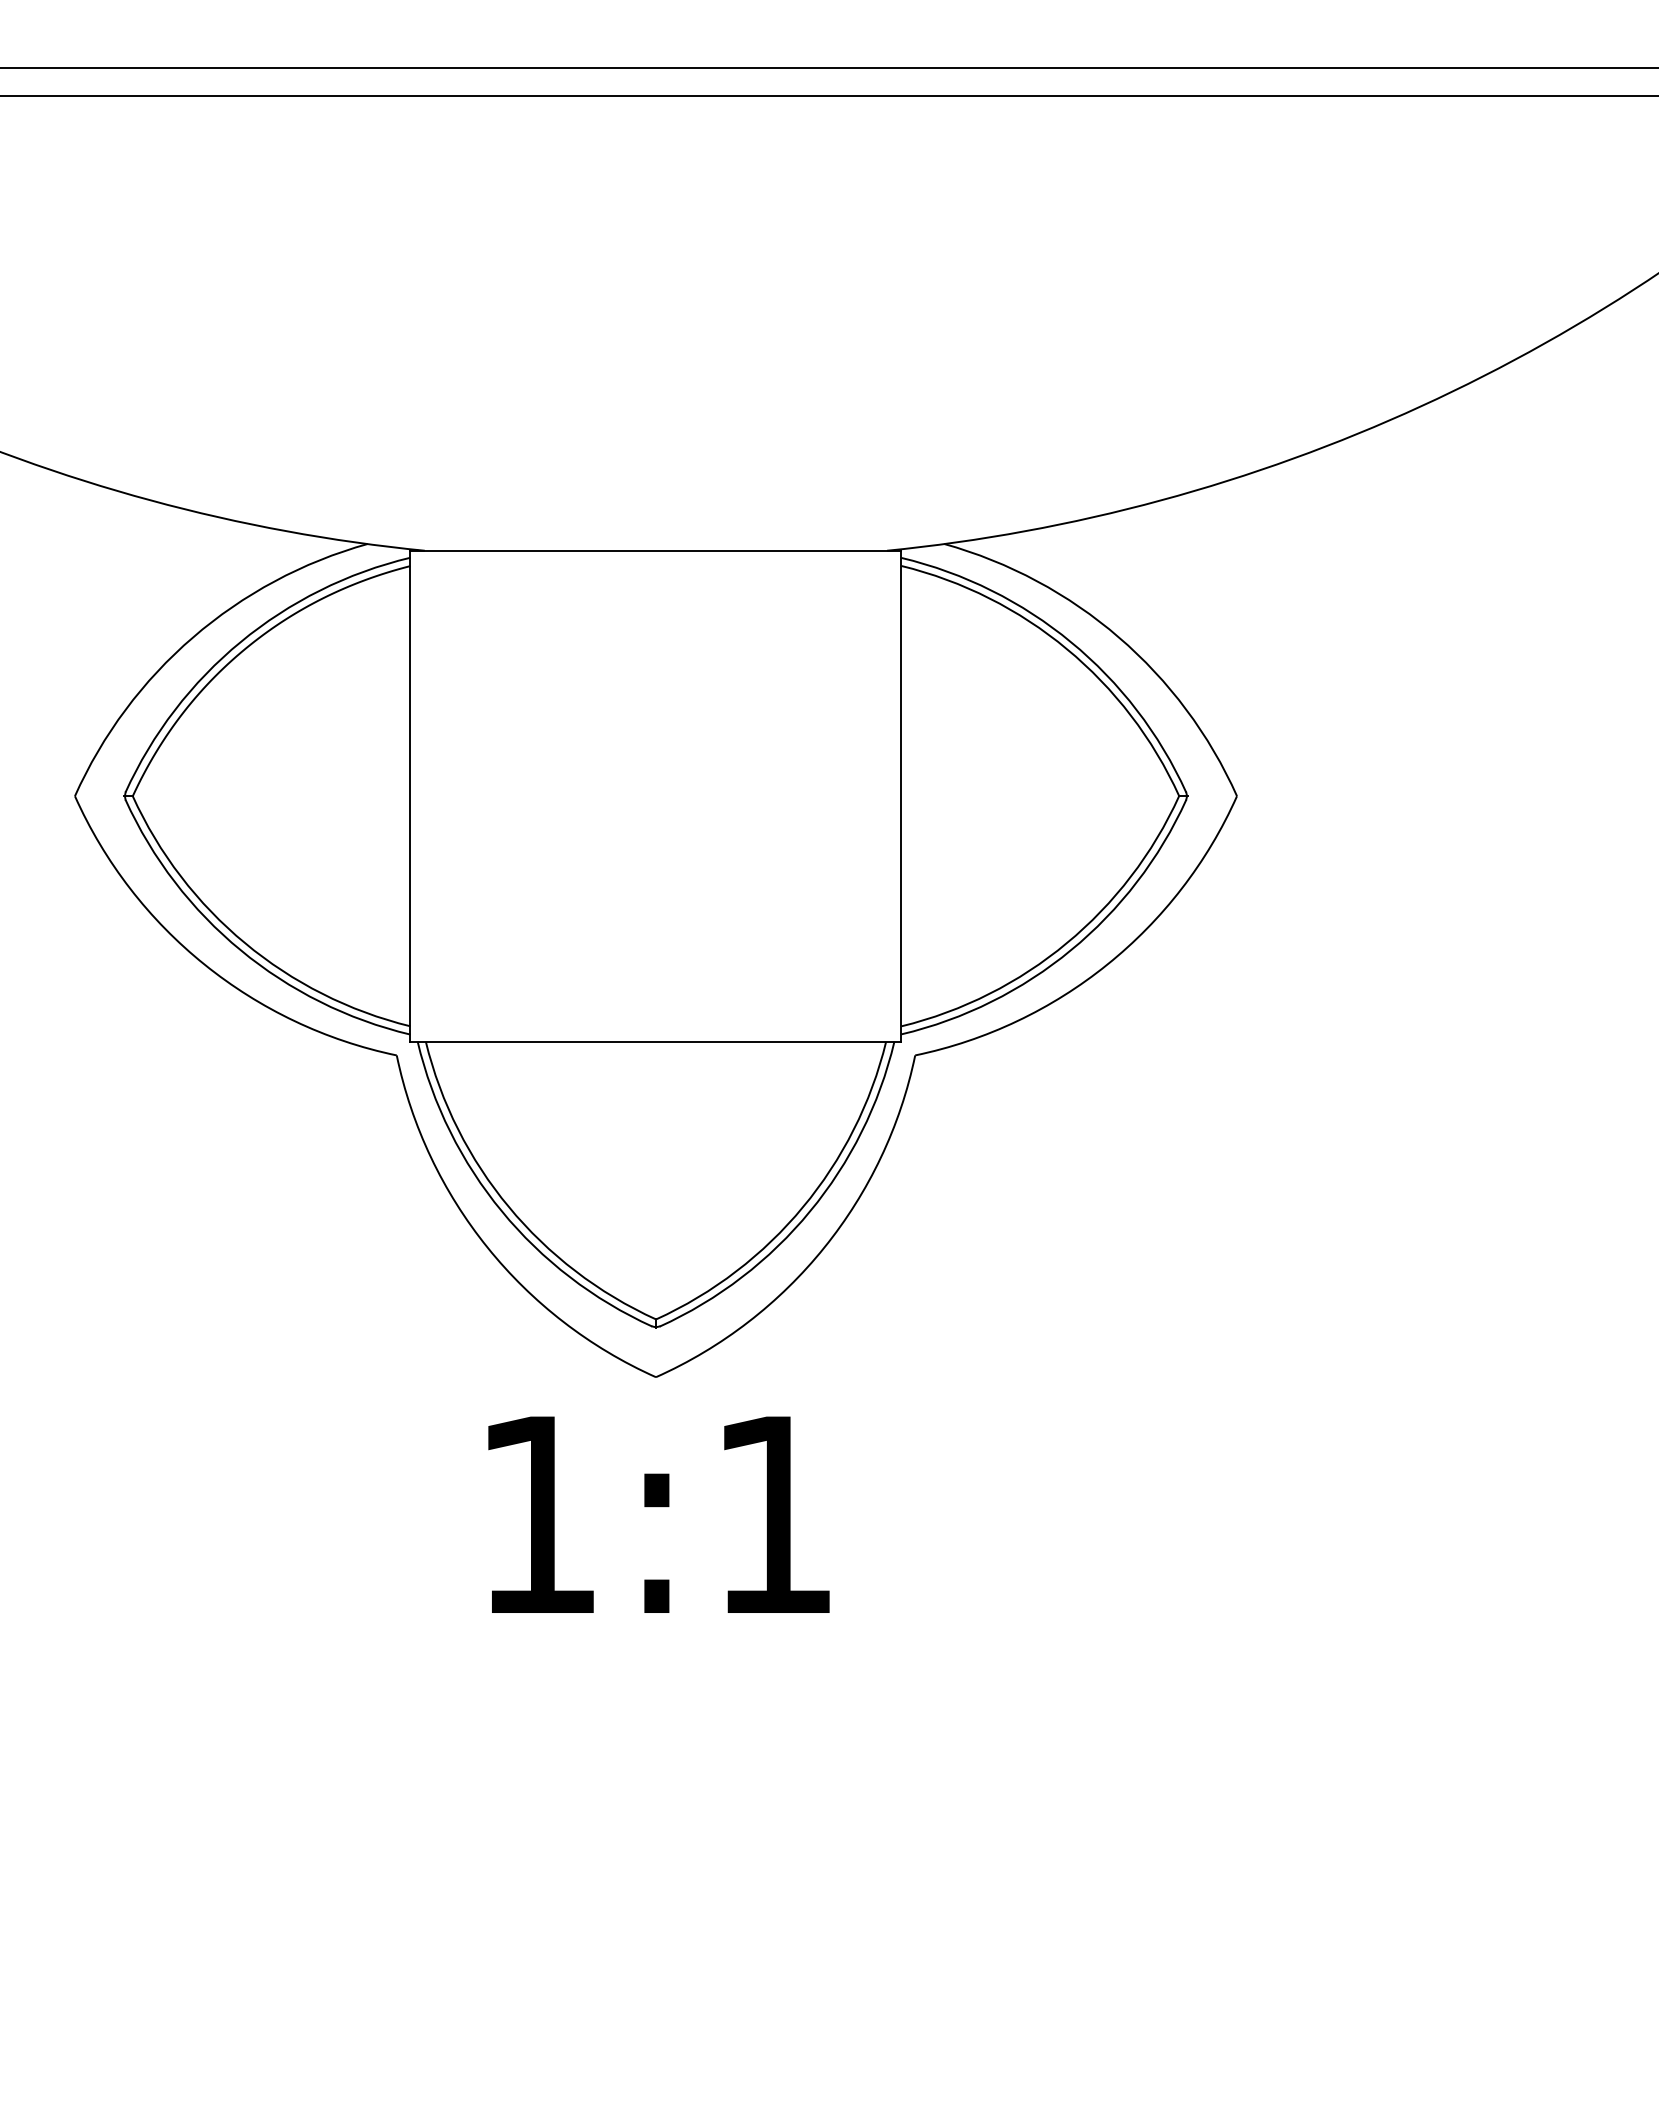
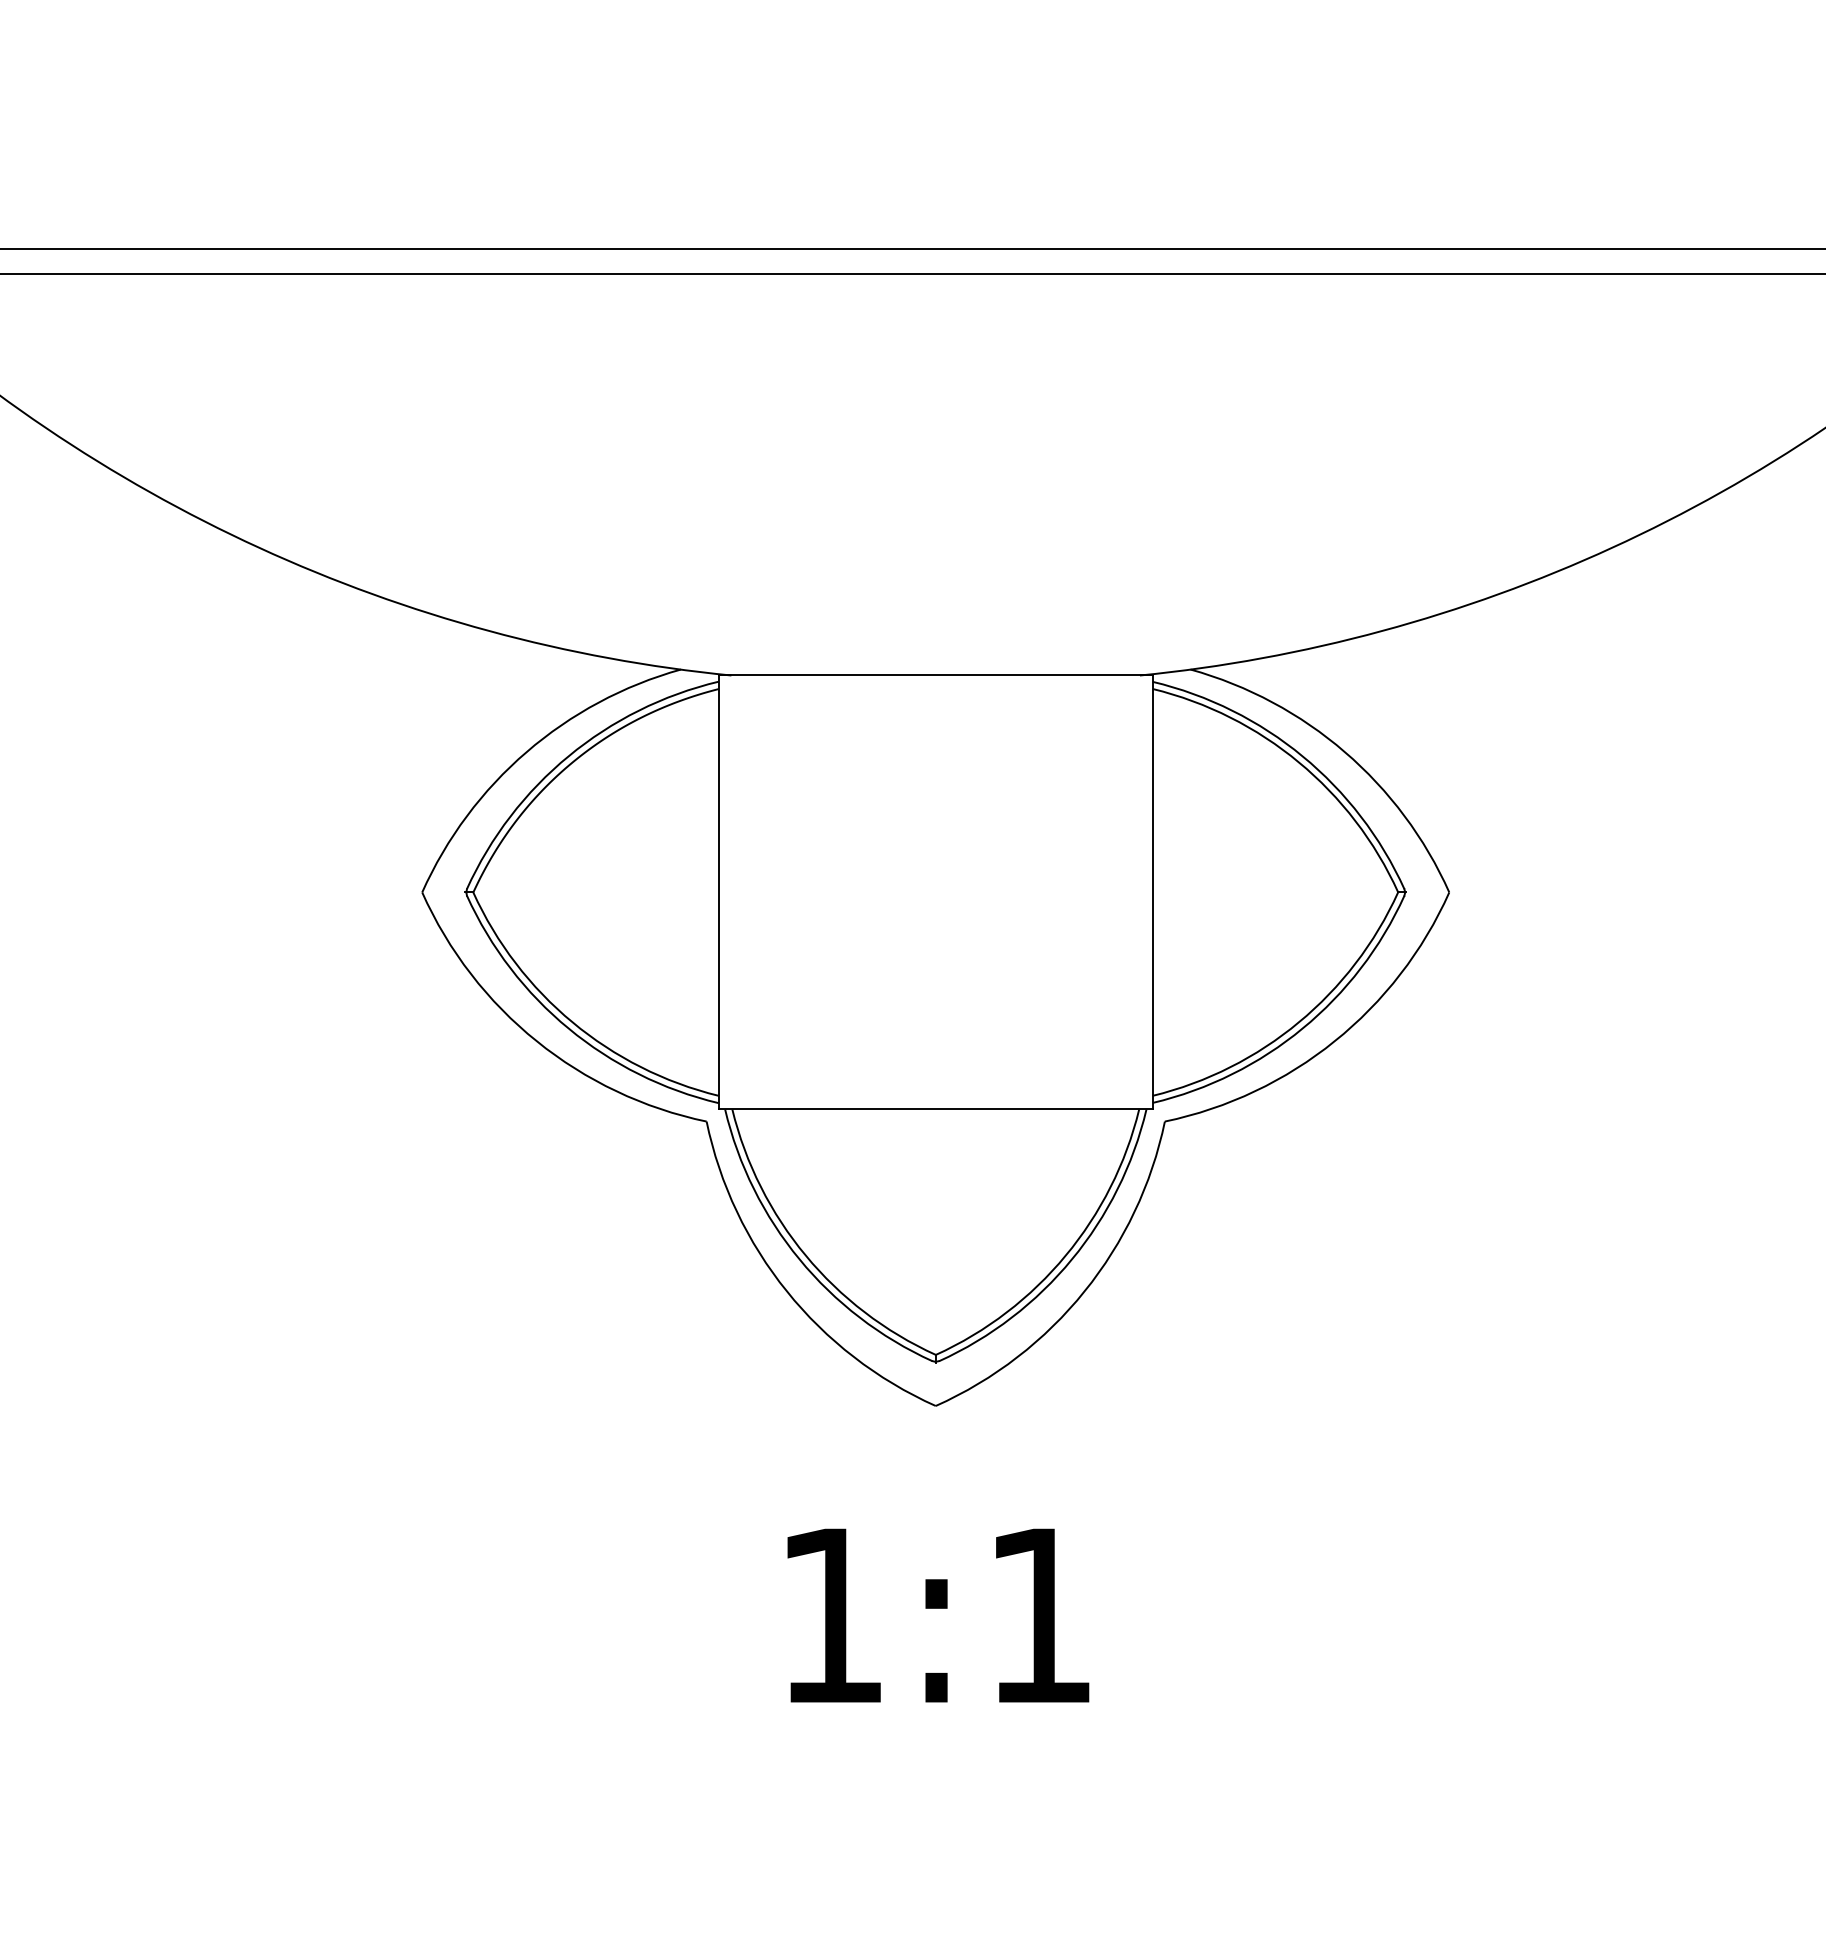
text: (659, 1514) -> (938, 1615), moved

